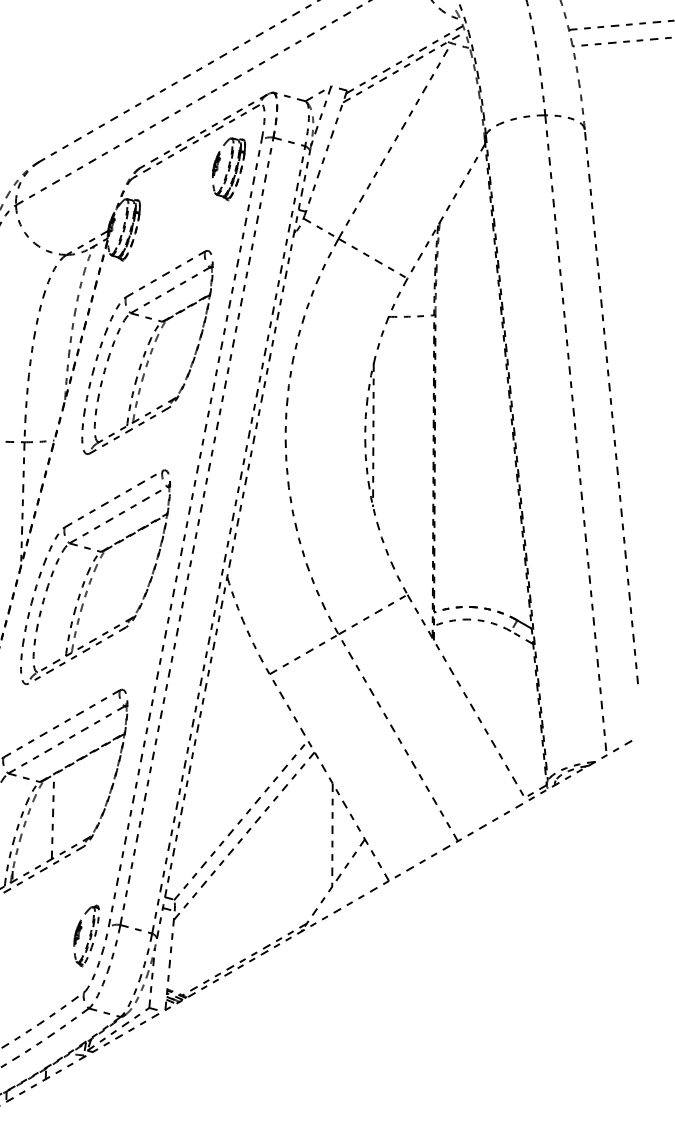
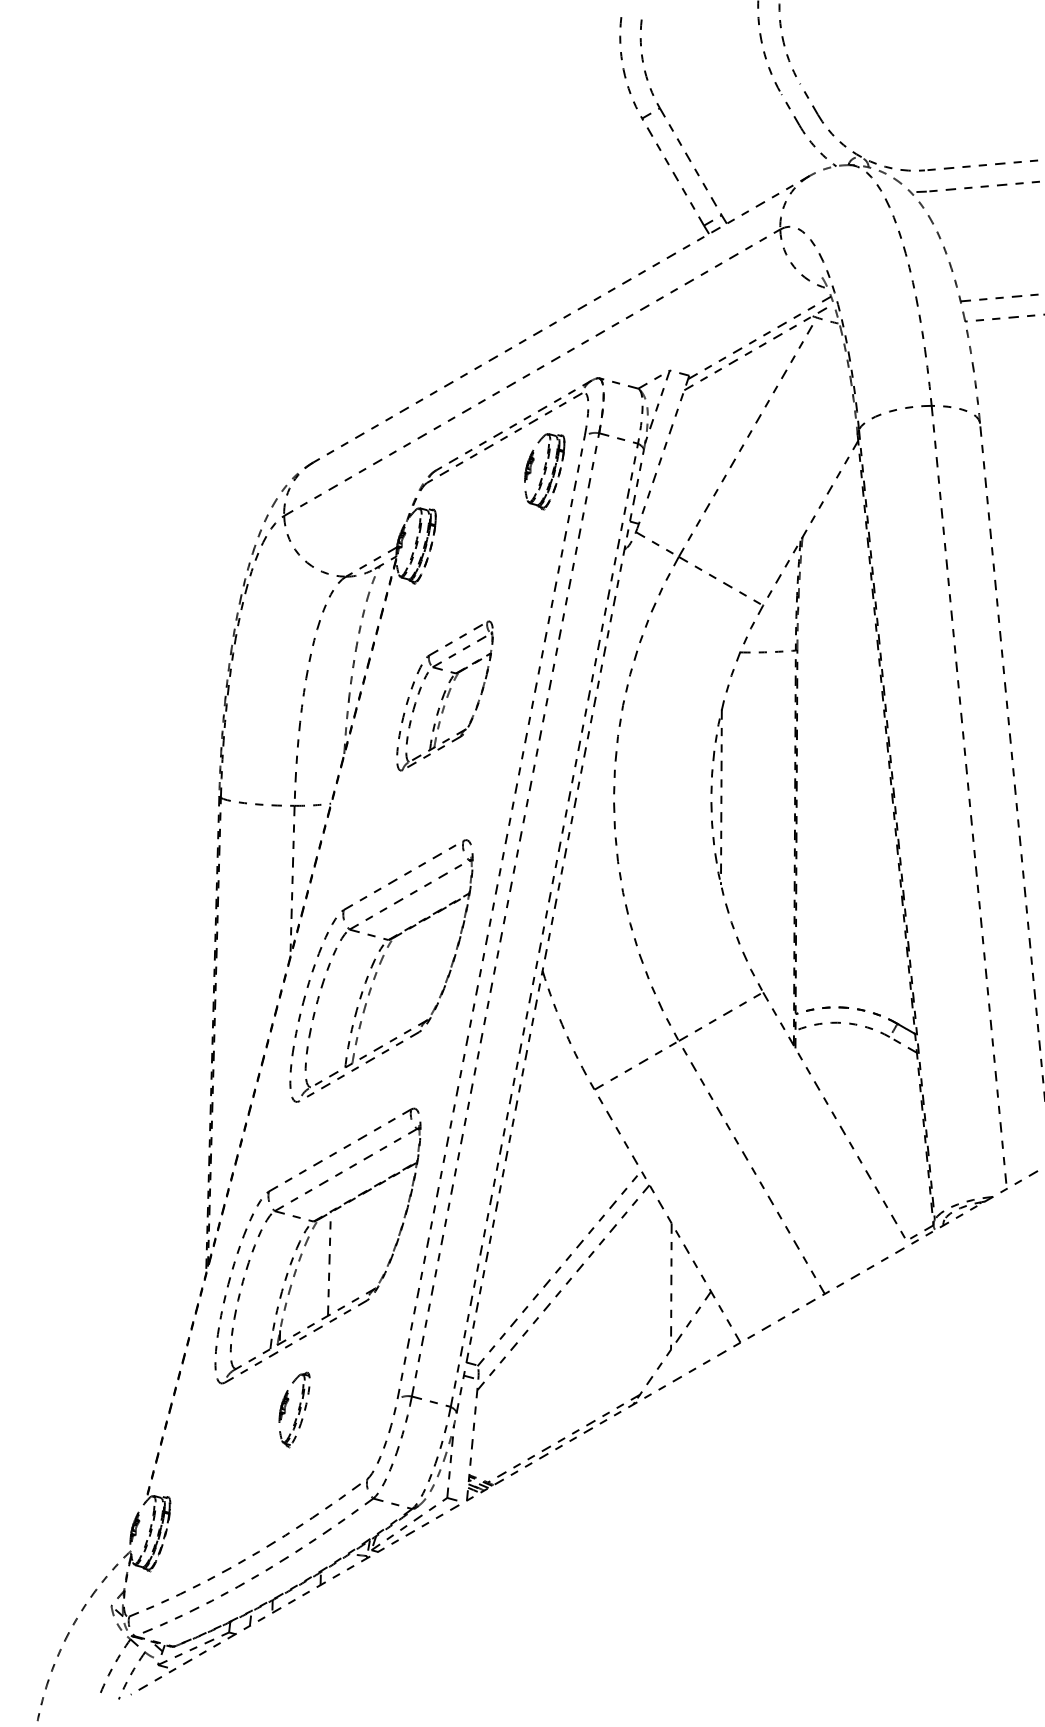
part: (147, 352) -> (444, 695), size x0.6
part: (86, 935) -> (294, 1409), moved

